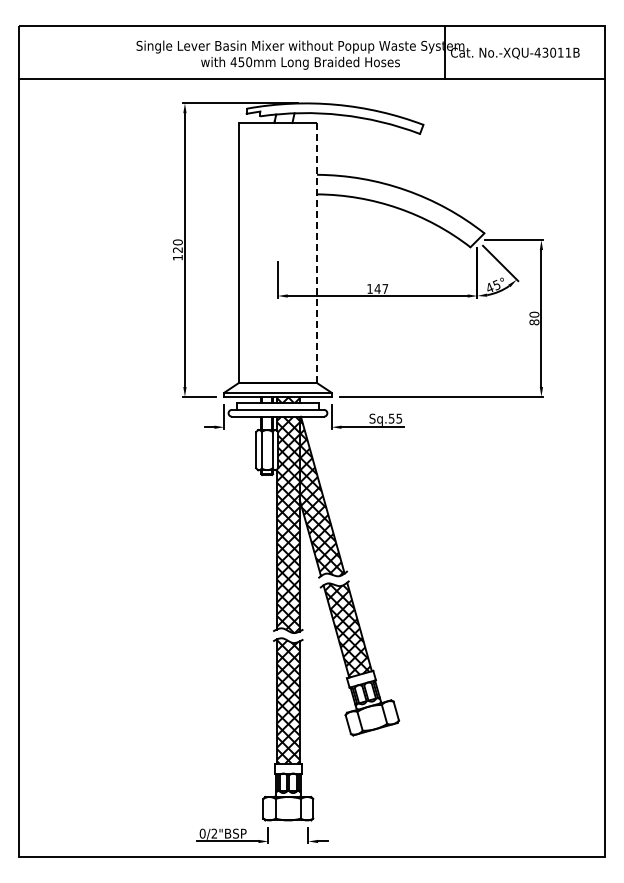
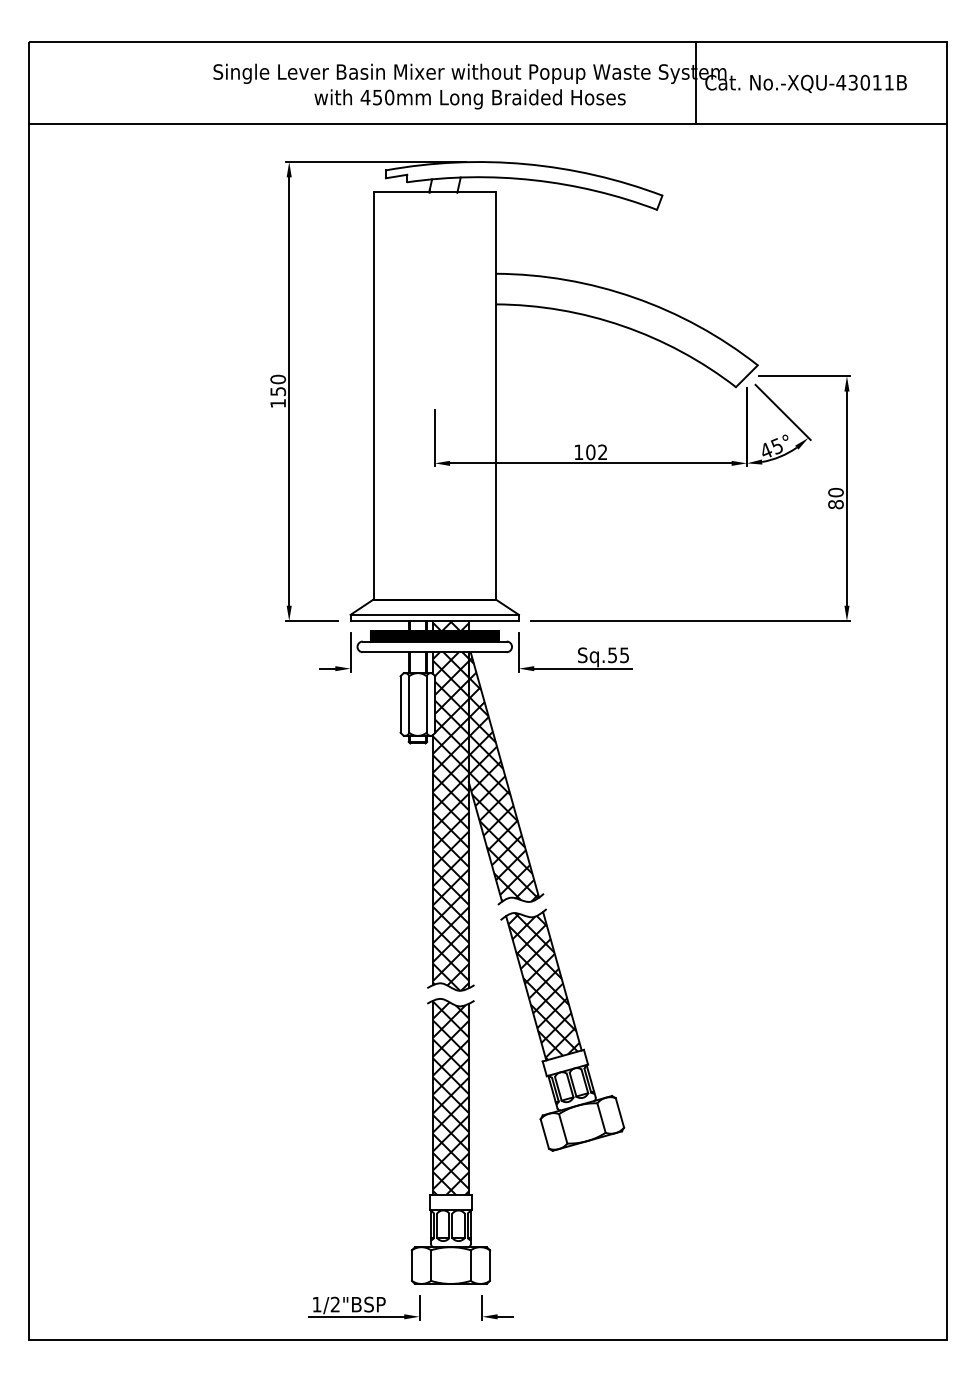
text: (177, 249) -> (277, 390), 120 -> 150
line: (317, 253) -> (496, 396), dashed -> solid
text: (381, 288) -> (596, 451), 147 -> 102
hatch: (277, 406) -> (434, 636), added
text: (202, 833) -> (316, 1304), 0/2"BSP -> 1/2"BSP

